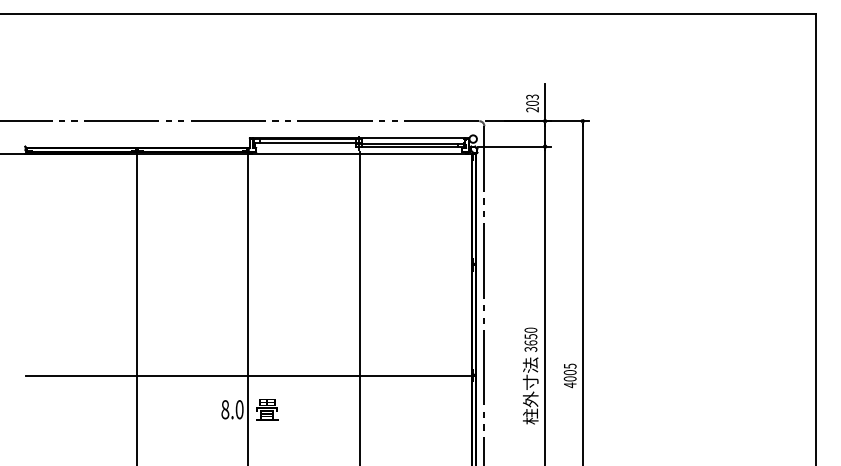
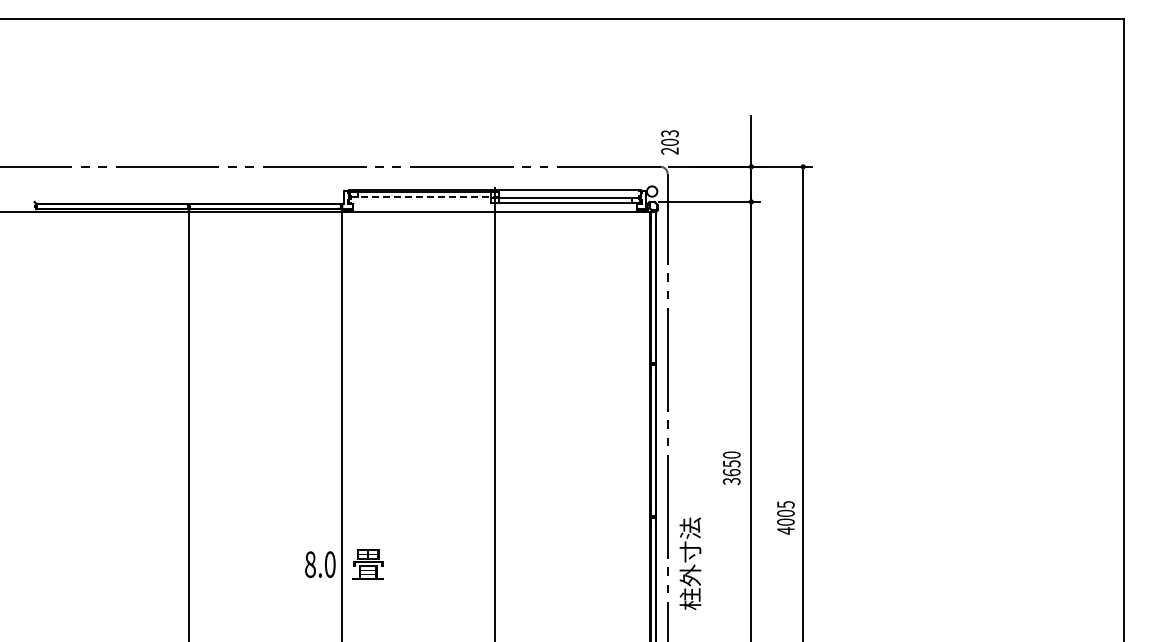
text: (532, 103) -> (669, 142), moved
line: (308, 143) -> (424, 197), solid -> dashed
line: (247, 375) -> (341, 517), removed
text: (530, 390) -> (690, 563), moved

